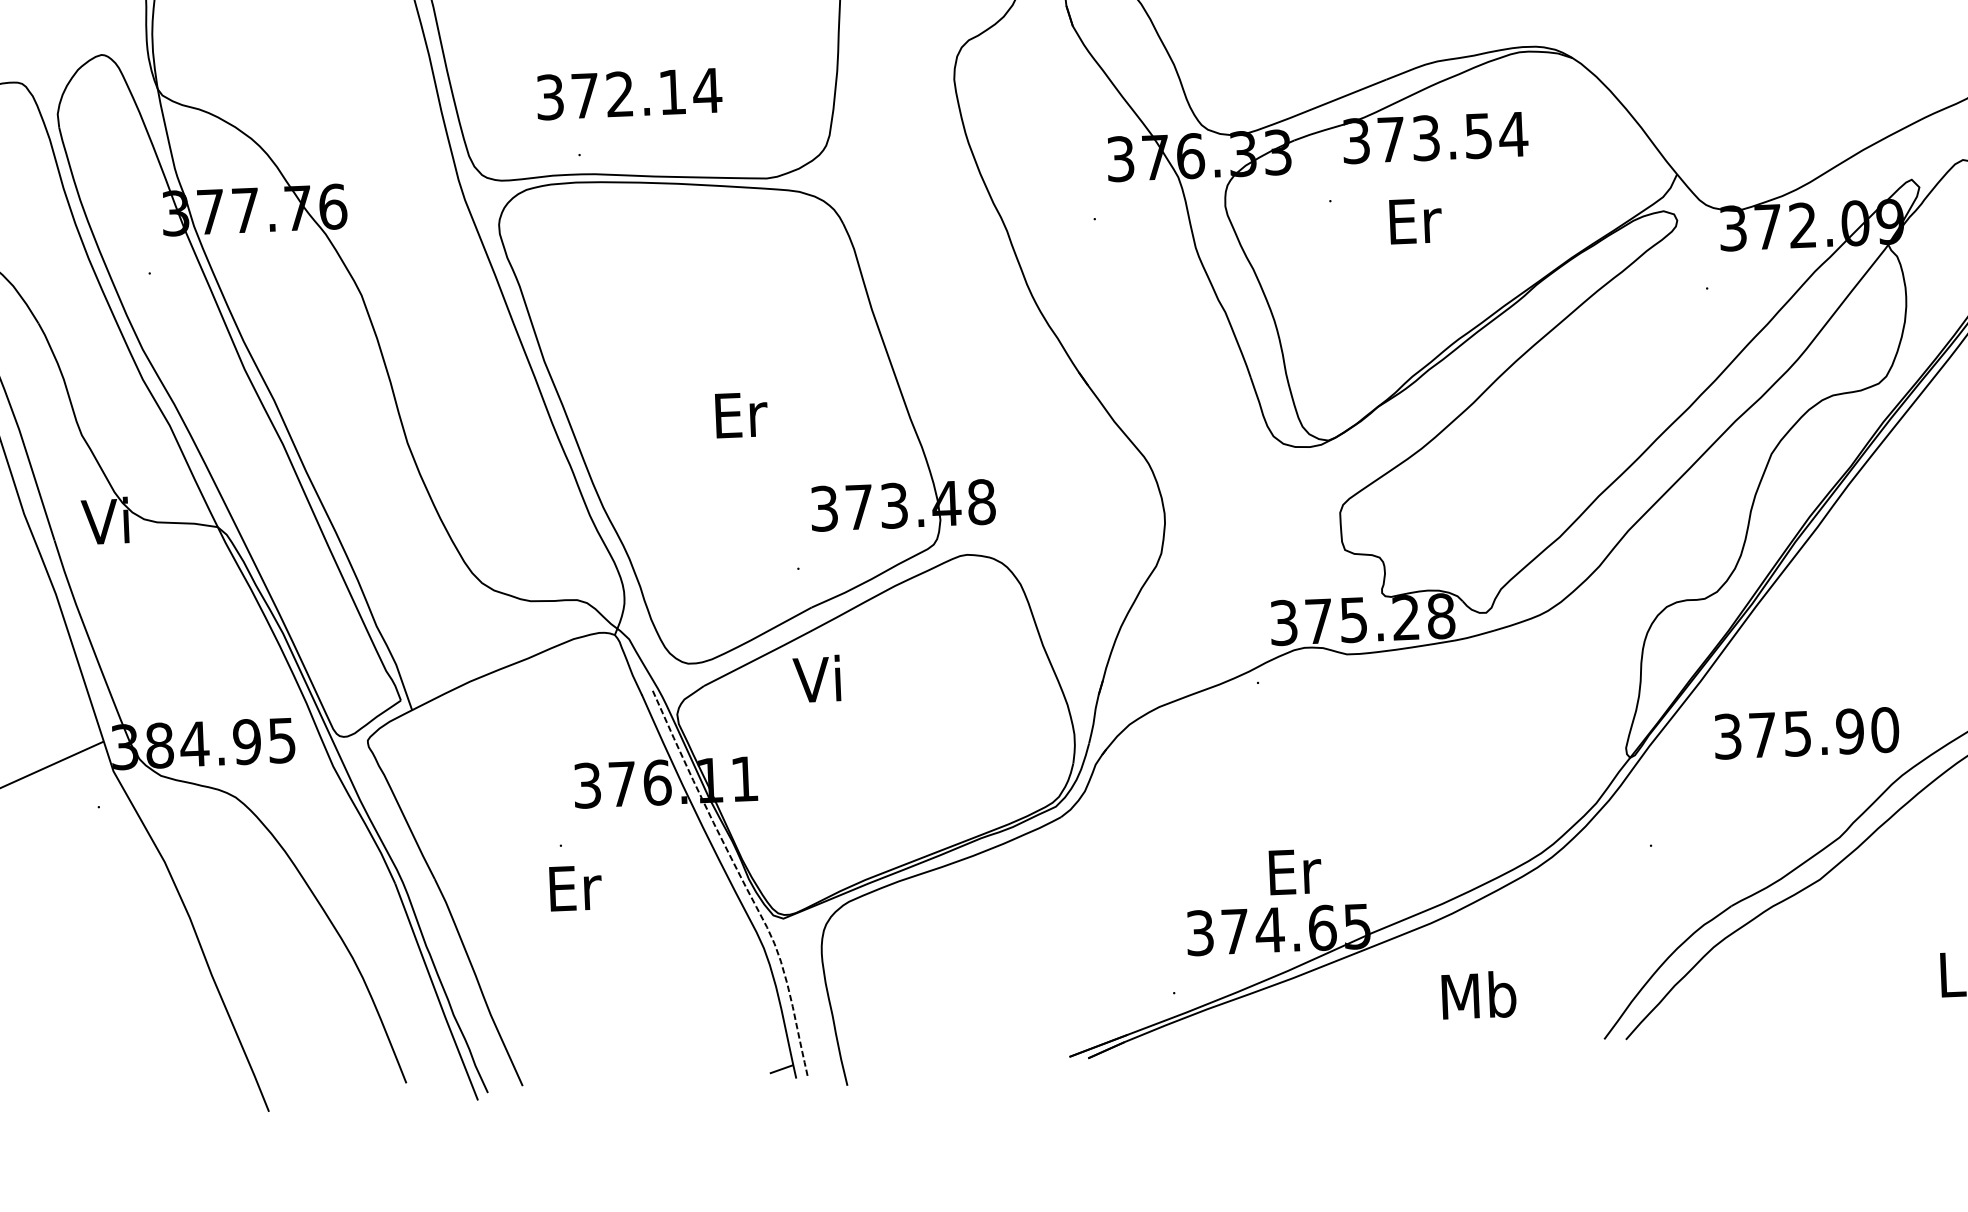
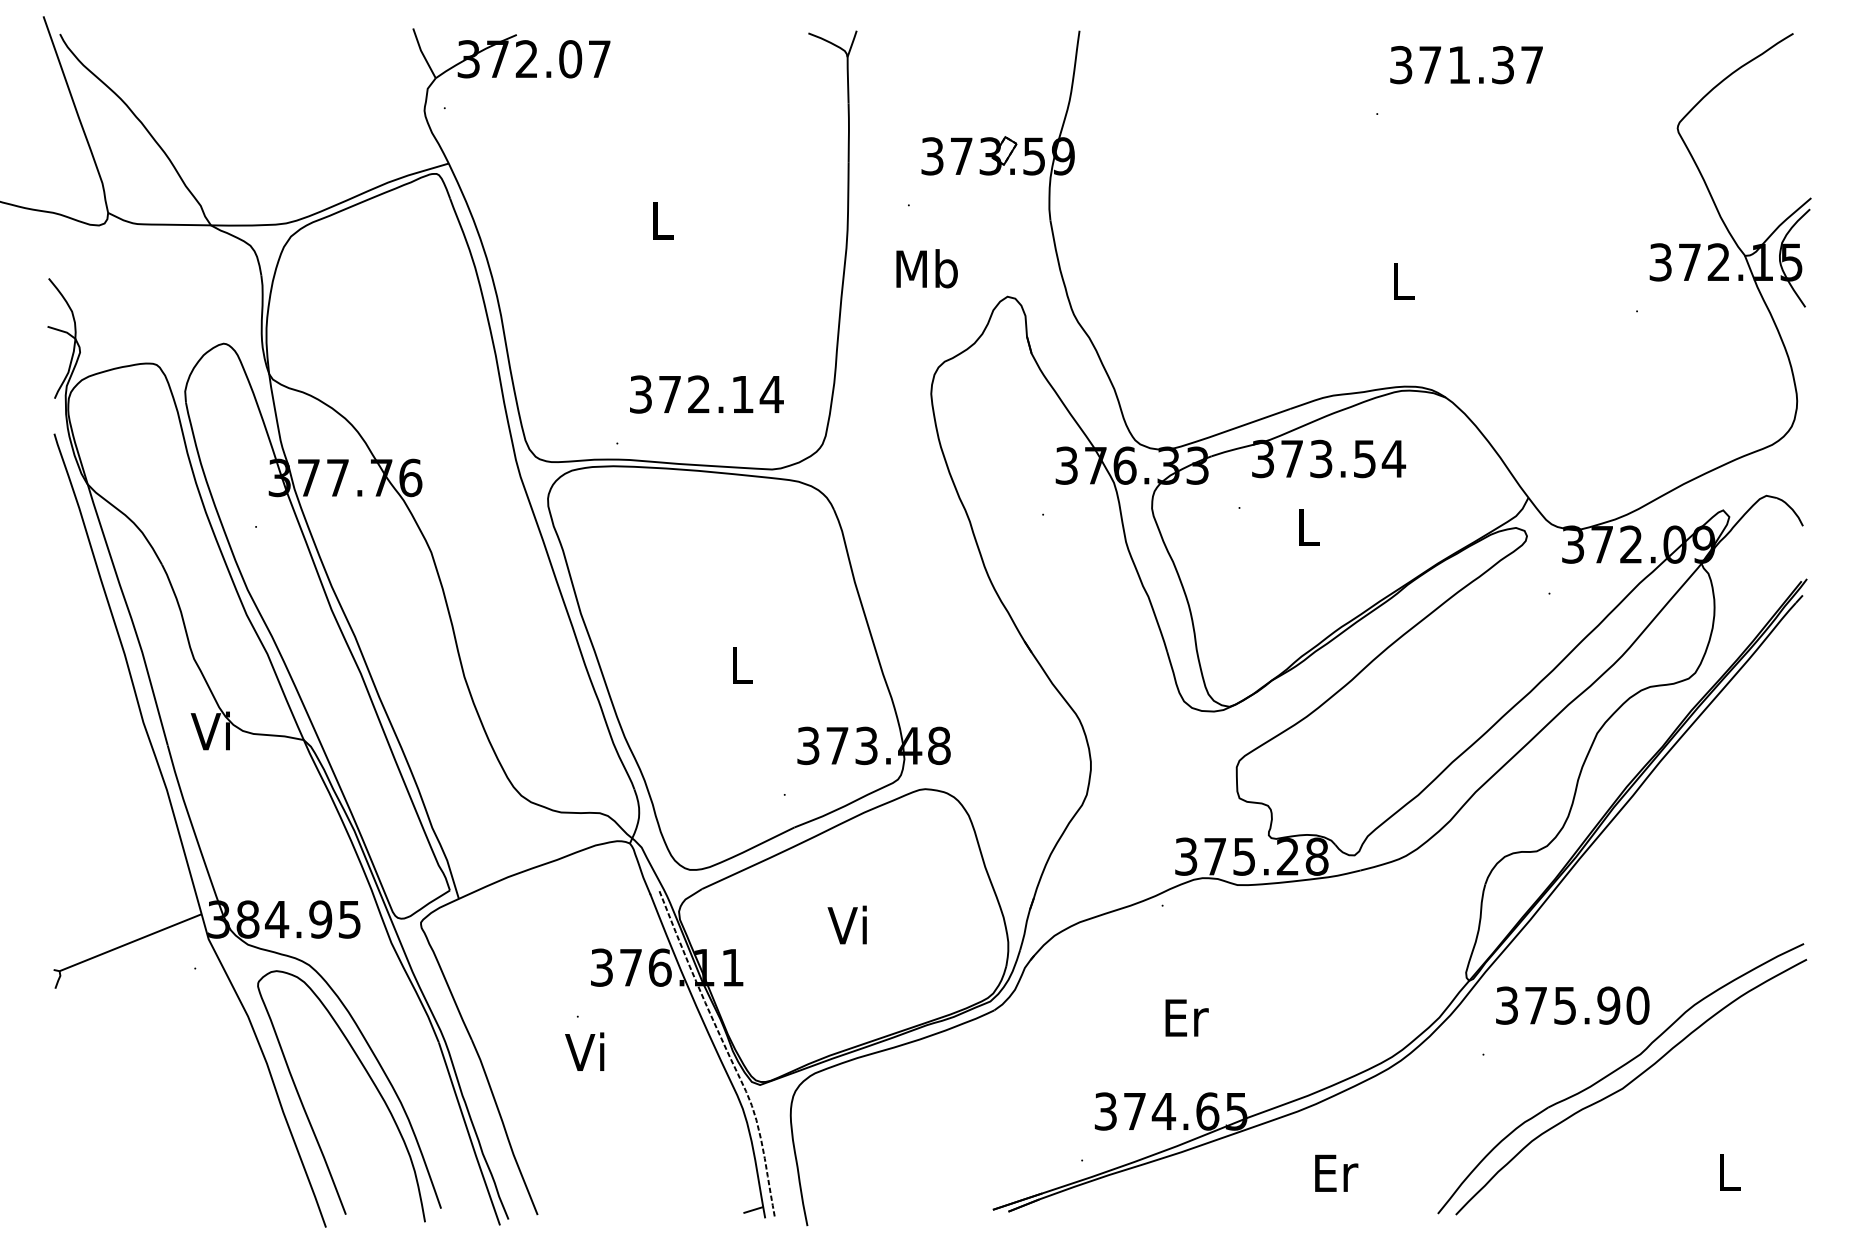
text: (628, 93) -> (706, 394), moved
text: (1415, 221) -> (1309, 527), Er -> L
text: (741, 414) -> (742, 664), Er -> L
text: (815, 678) -> (846, 924), moved
text: (1806, 733) -> (1572, 1005), moved
text: (1294, 871) -> (1186, 1017), moved
text: (574, 887) -> (587, 1051), Er -> Vi
curve: (316, 934) -> (371, 1081), added
text: (1479, 994) -> (1335, 1172), Mb -> Er

